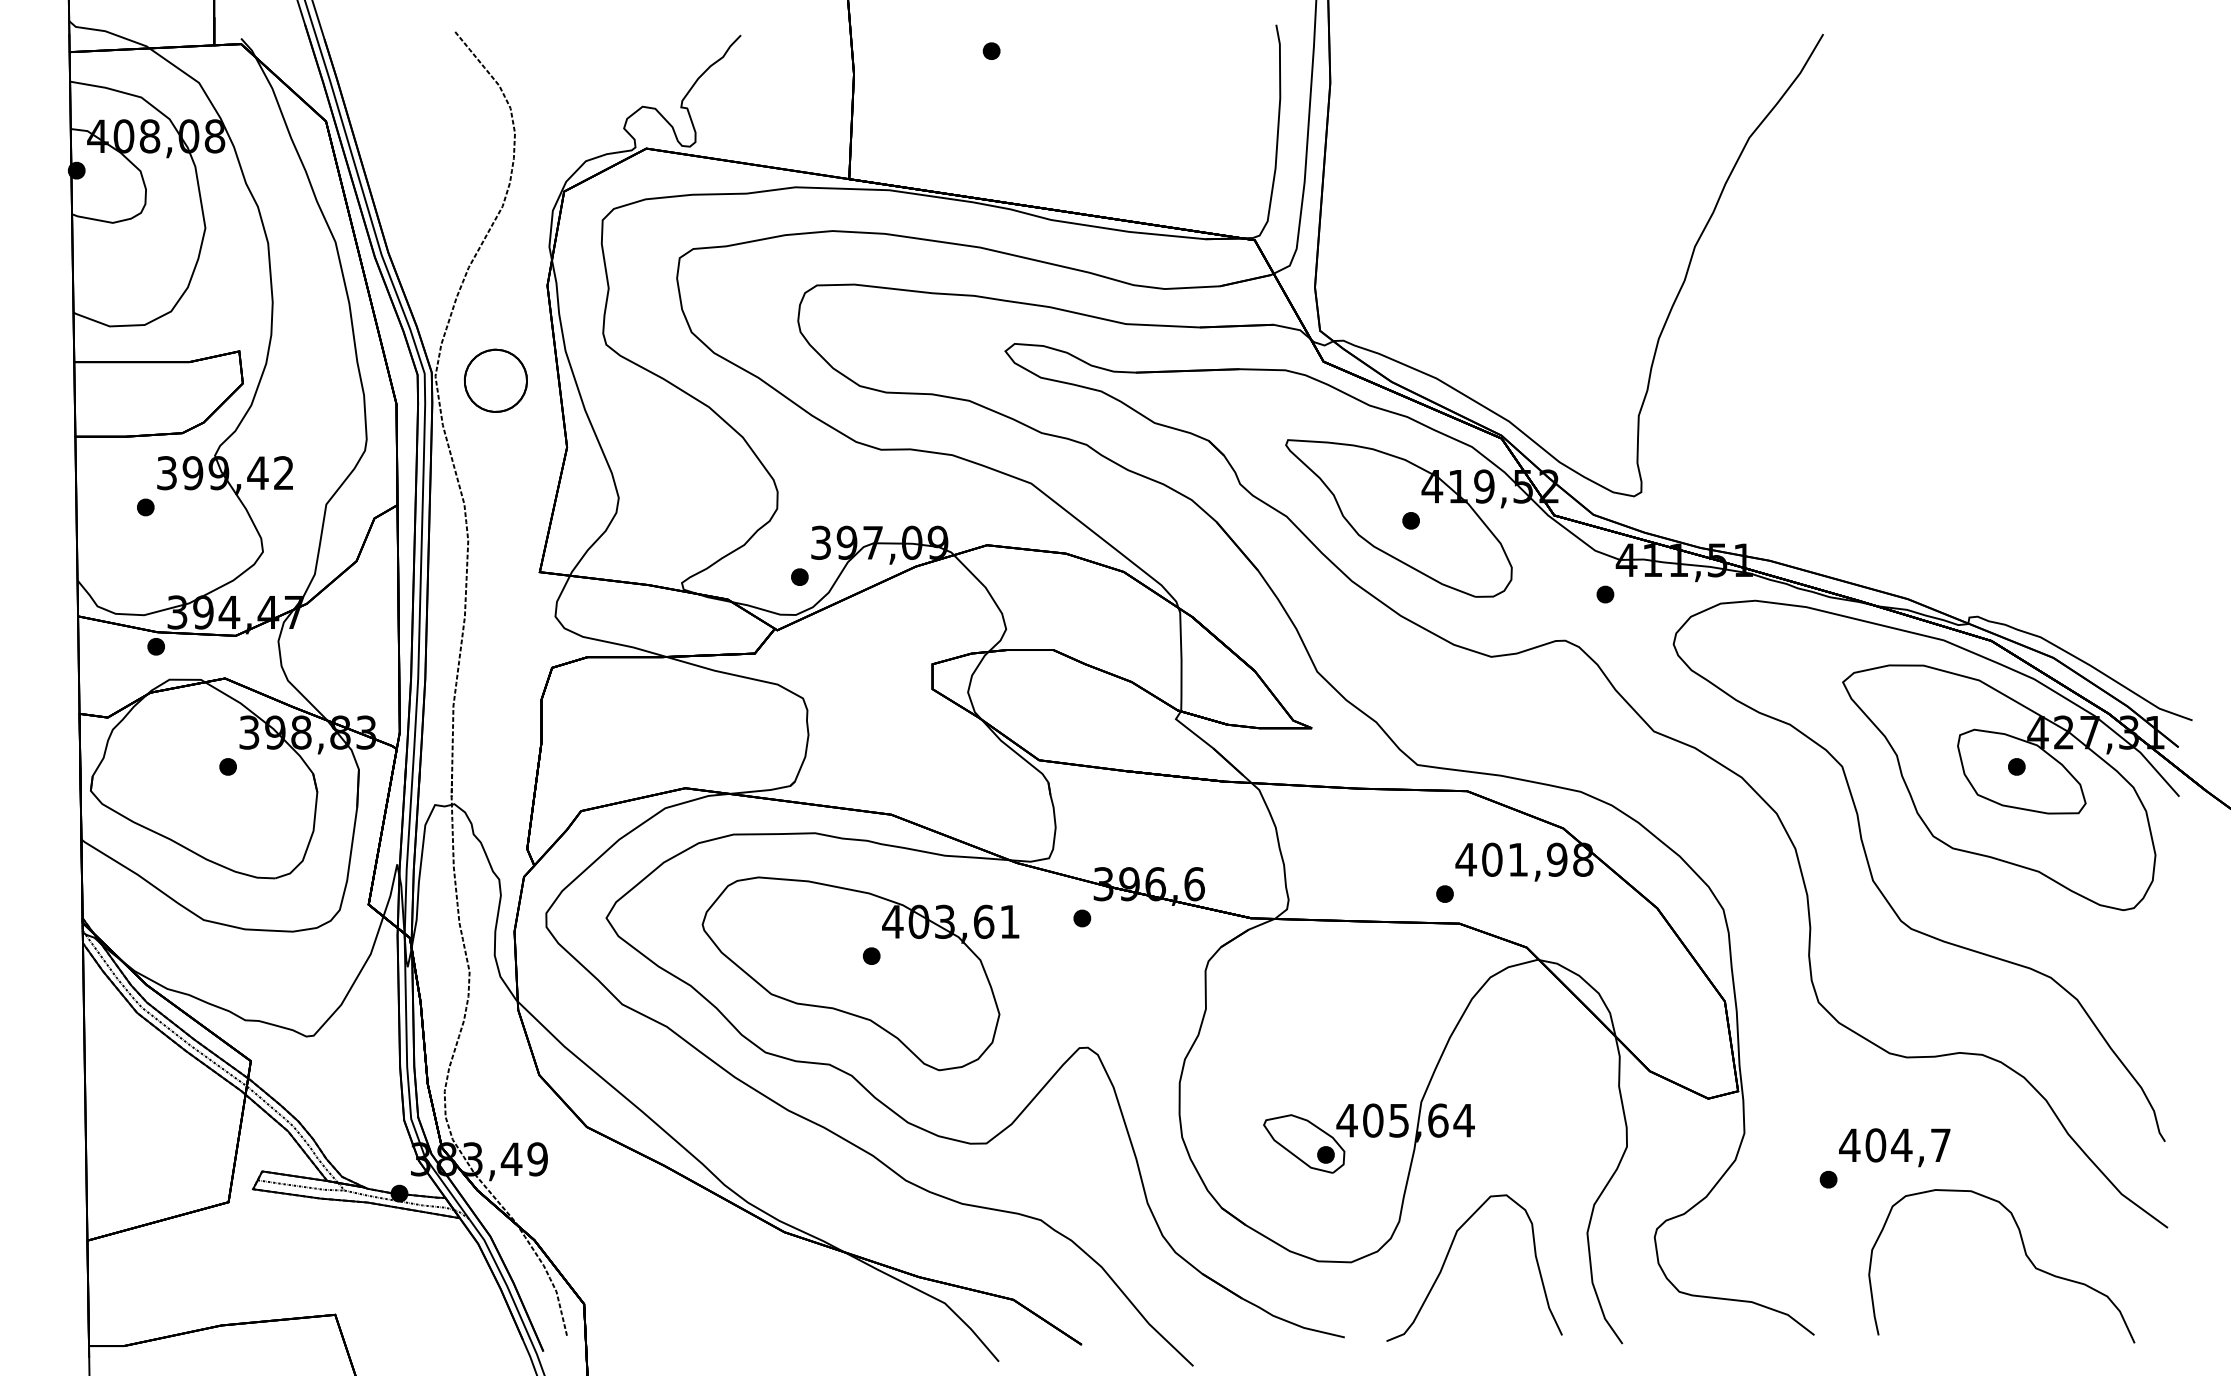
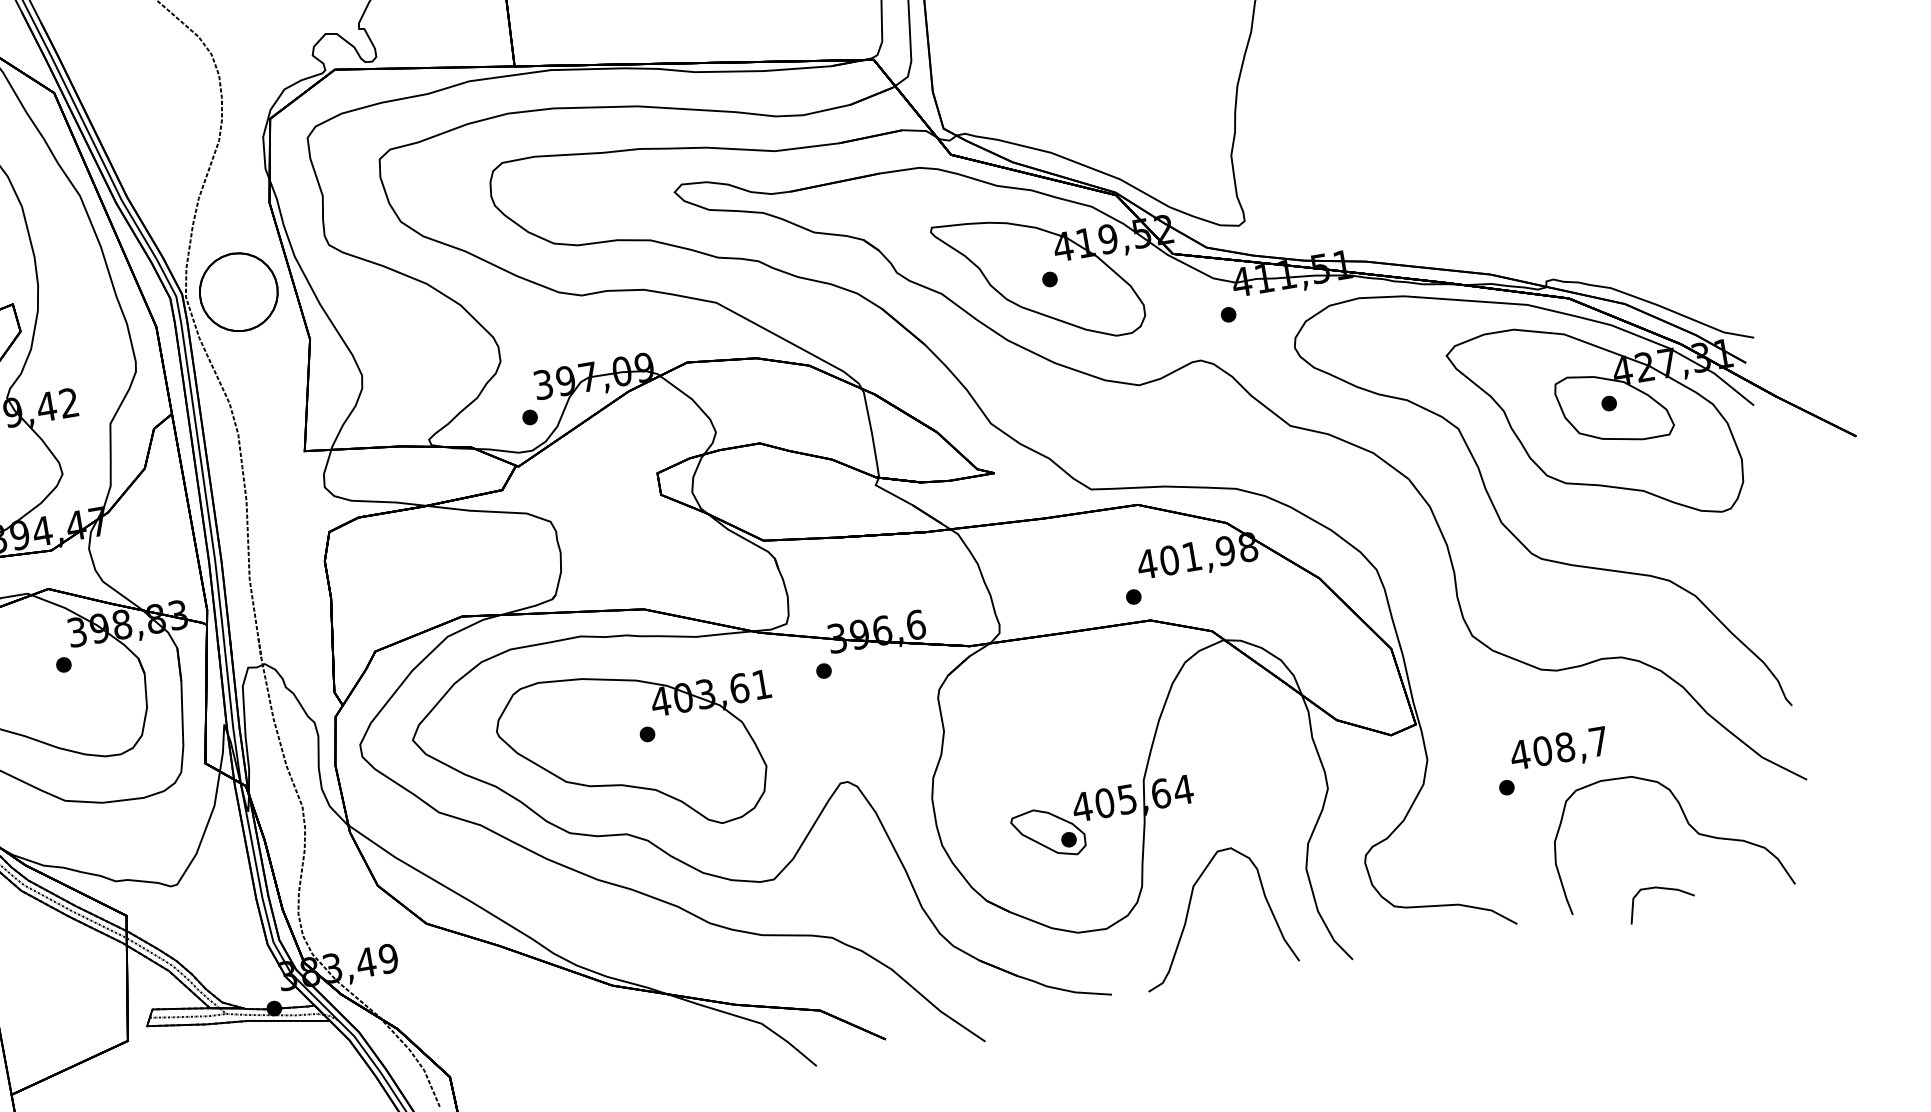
part: (495, 380) -> (238, 292), size x1.43
text: (1901, 1145) -> (1564, 747), 404,7 -> 408,7
curve: (1984, 1323) -> (1662, 889), added

